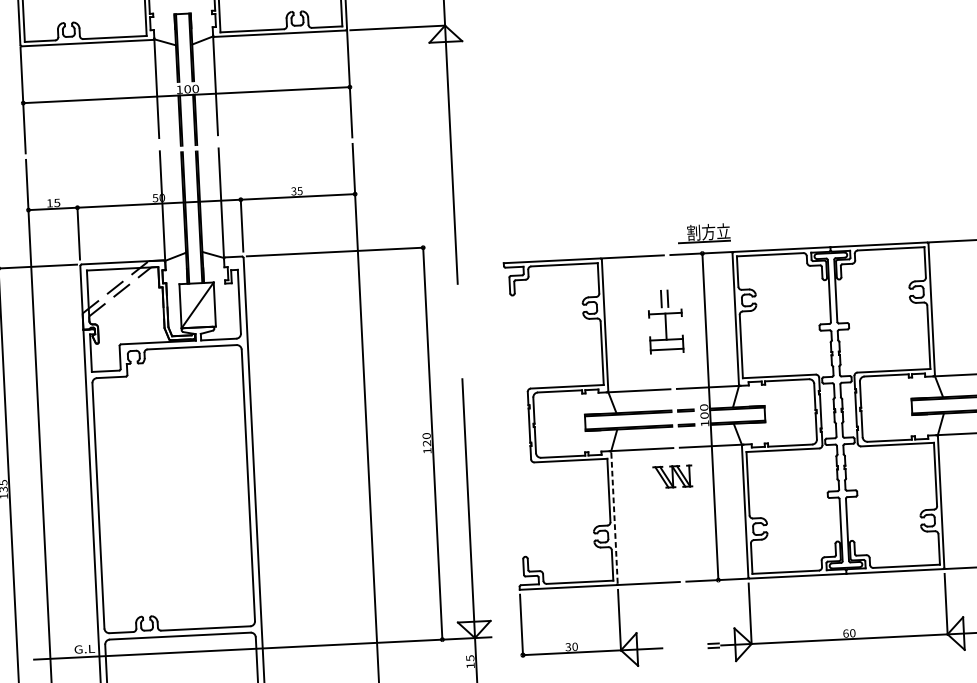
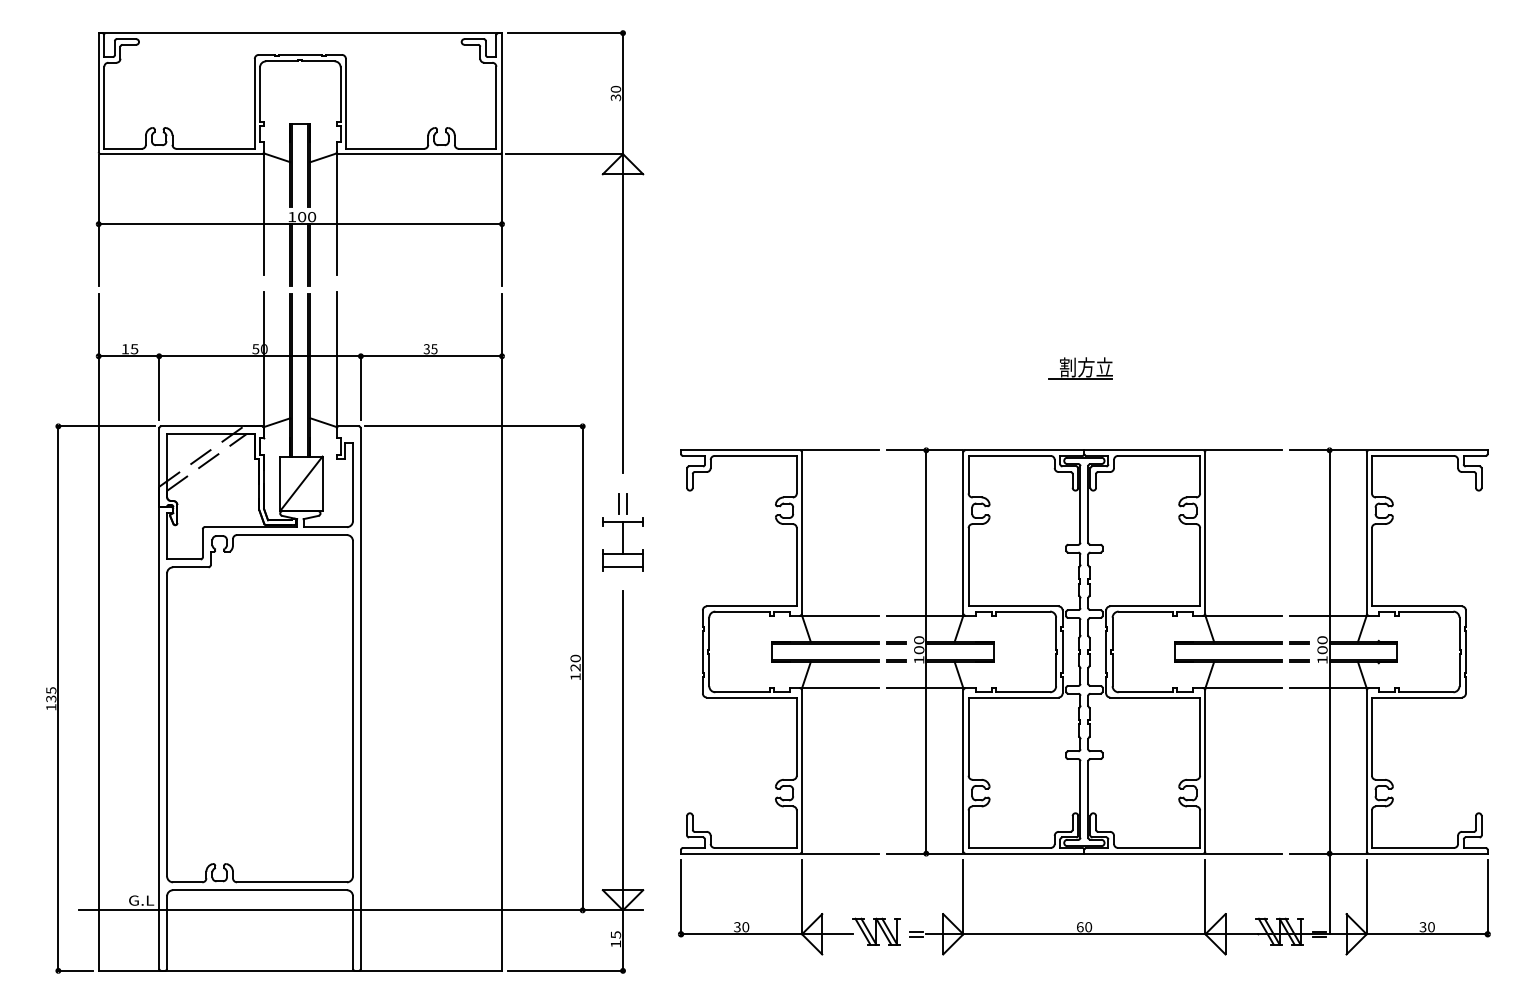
part: (704, 233) -> (1080, 368), moved
part: (665, 322) -> (622, 532), moved
part: (672, 476) -> (876, 931), moved
line: (614, 517) -> (802, 770), dashed -> solid

